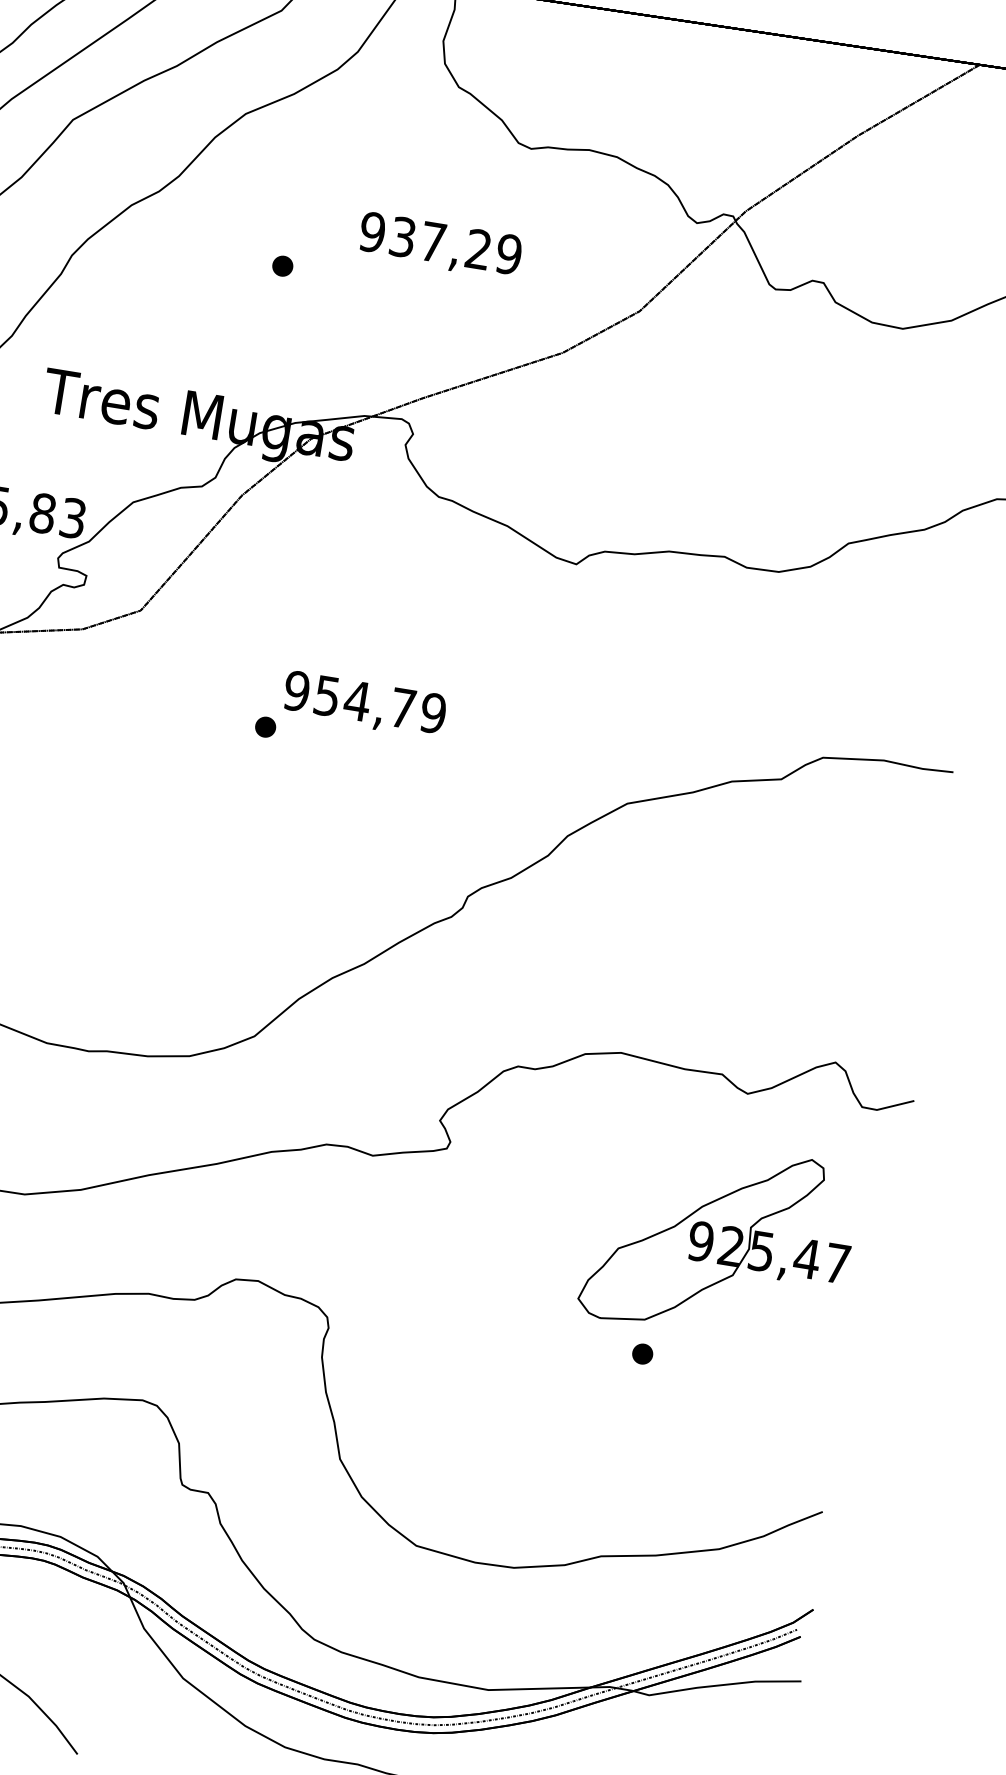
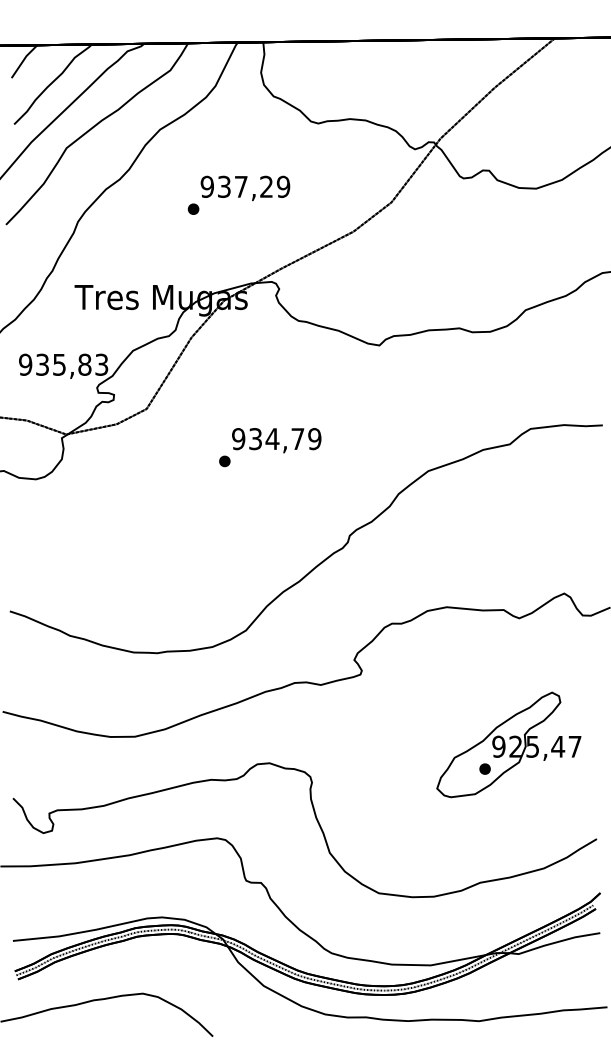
text: (440, 246) -> (245, 188), moved
text: (327, 695) -> (255, 438), 954,79 -> 934,79
part: (718, 1240) -> (508, 744), moved

